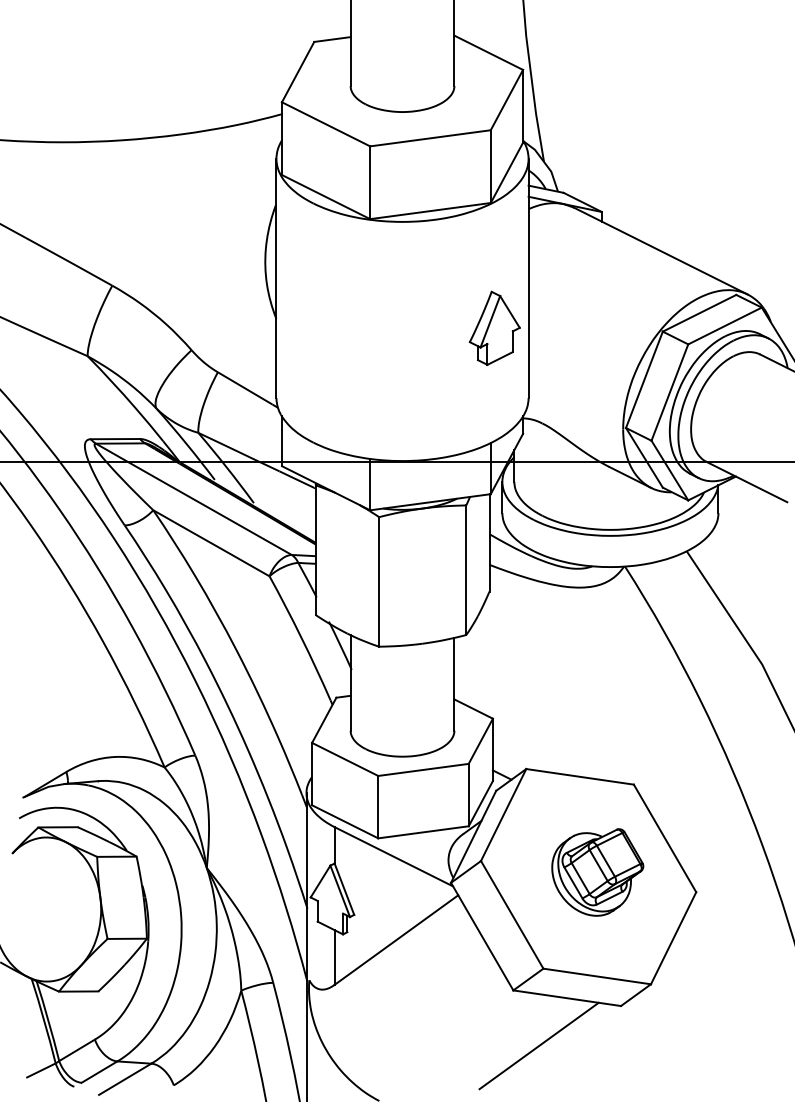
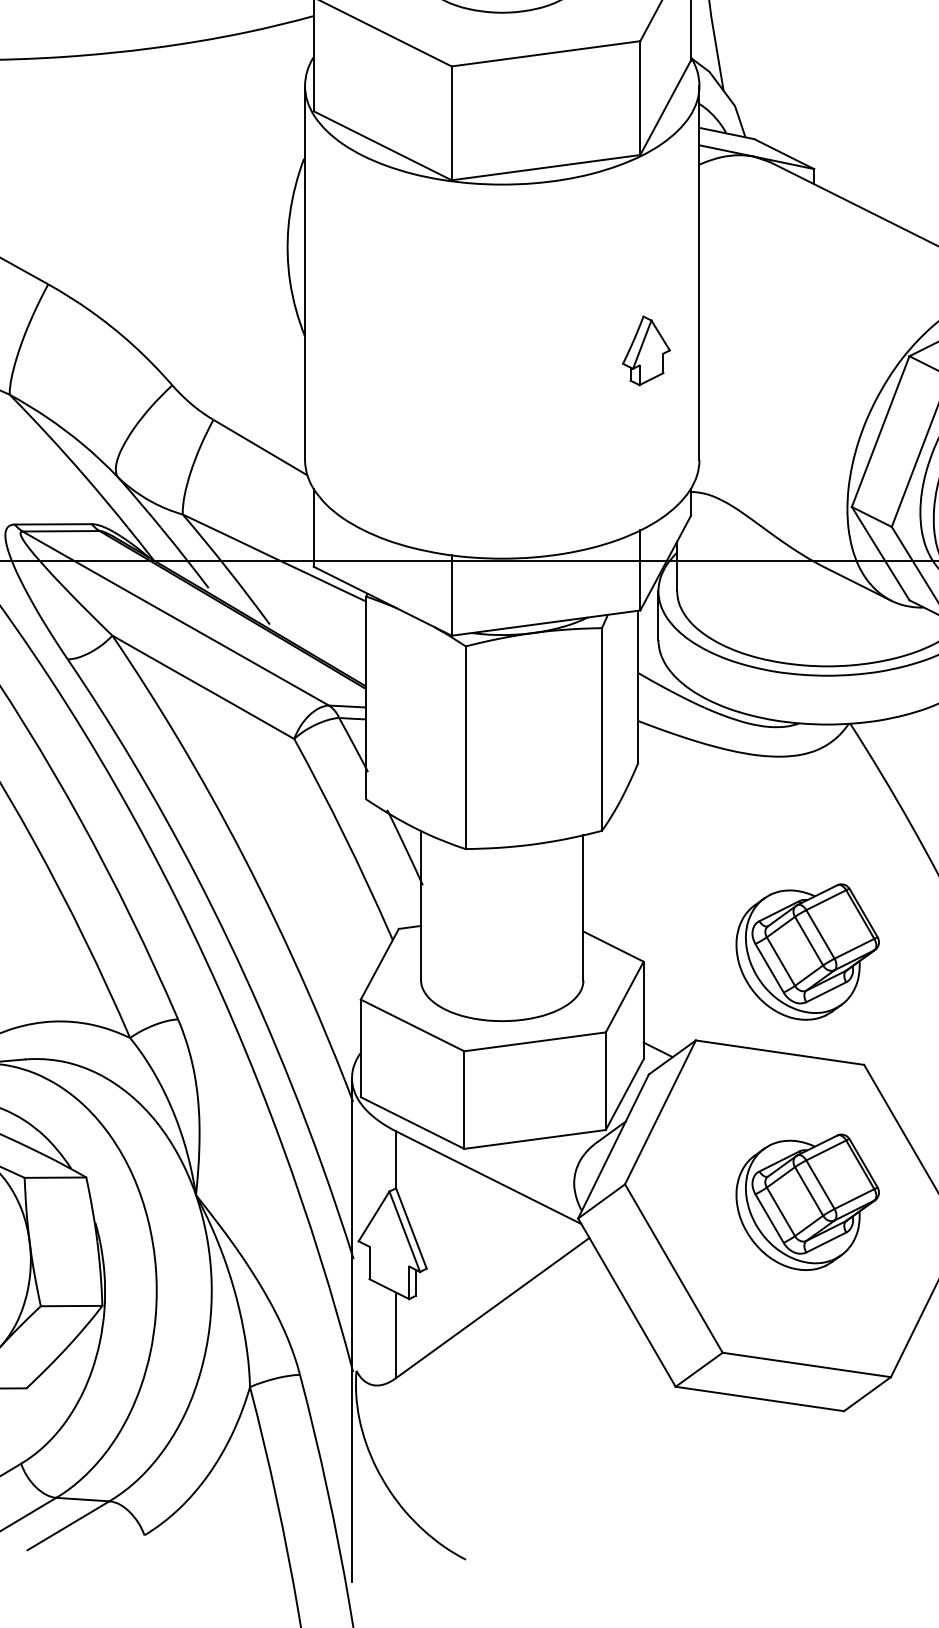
part: (494, 327) -> (646, 349), size x0.6
part: (597, 712) -> (807, 952), added
line: (538, 1045) -> (714, 1472), removed

